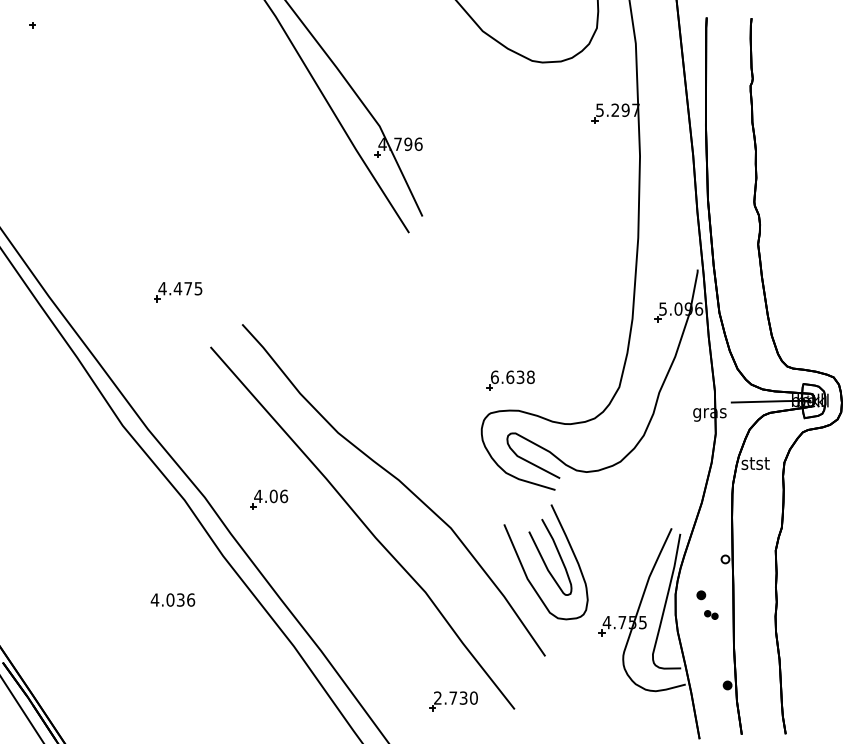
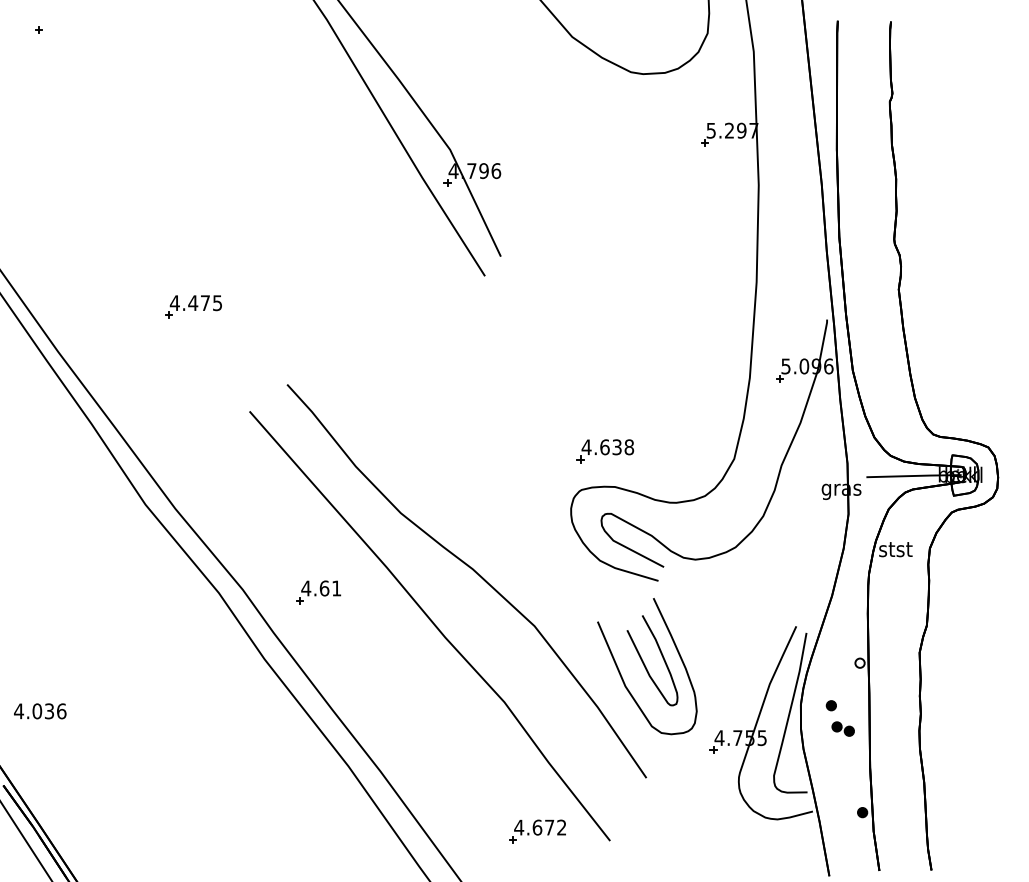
part: (178, 292) -> (193, 307), moved
text: (494, 377) -> (586, 447), 6.638 -> 4.638
text: (279, 496) -> (331, 588), 4.06 -> 4.61
text: (172, 599) -> (39, 710), moved
part: (711, 614) -> (843, 728), size x1.43
text: (455, 697) -> (539, 826), 2.730 -> 4.672

